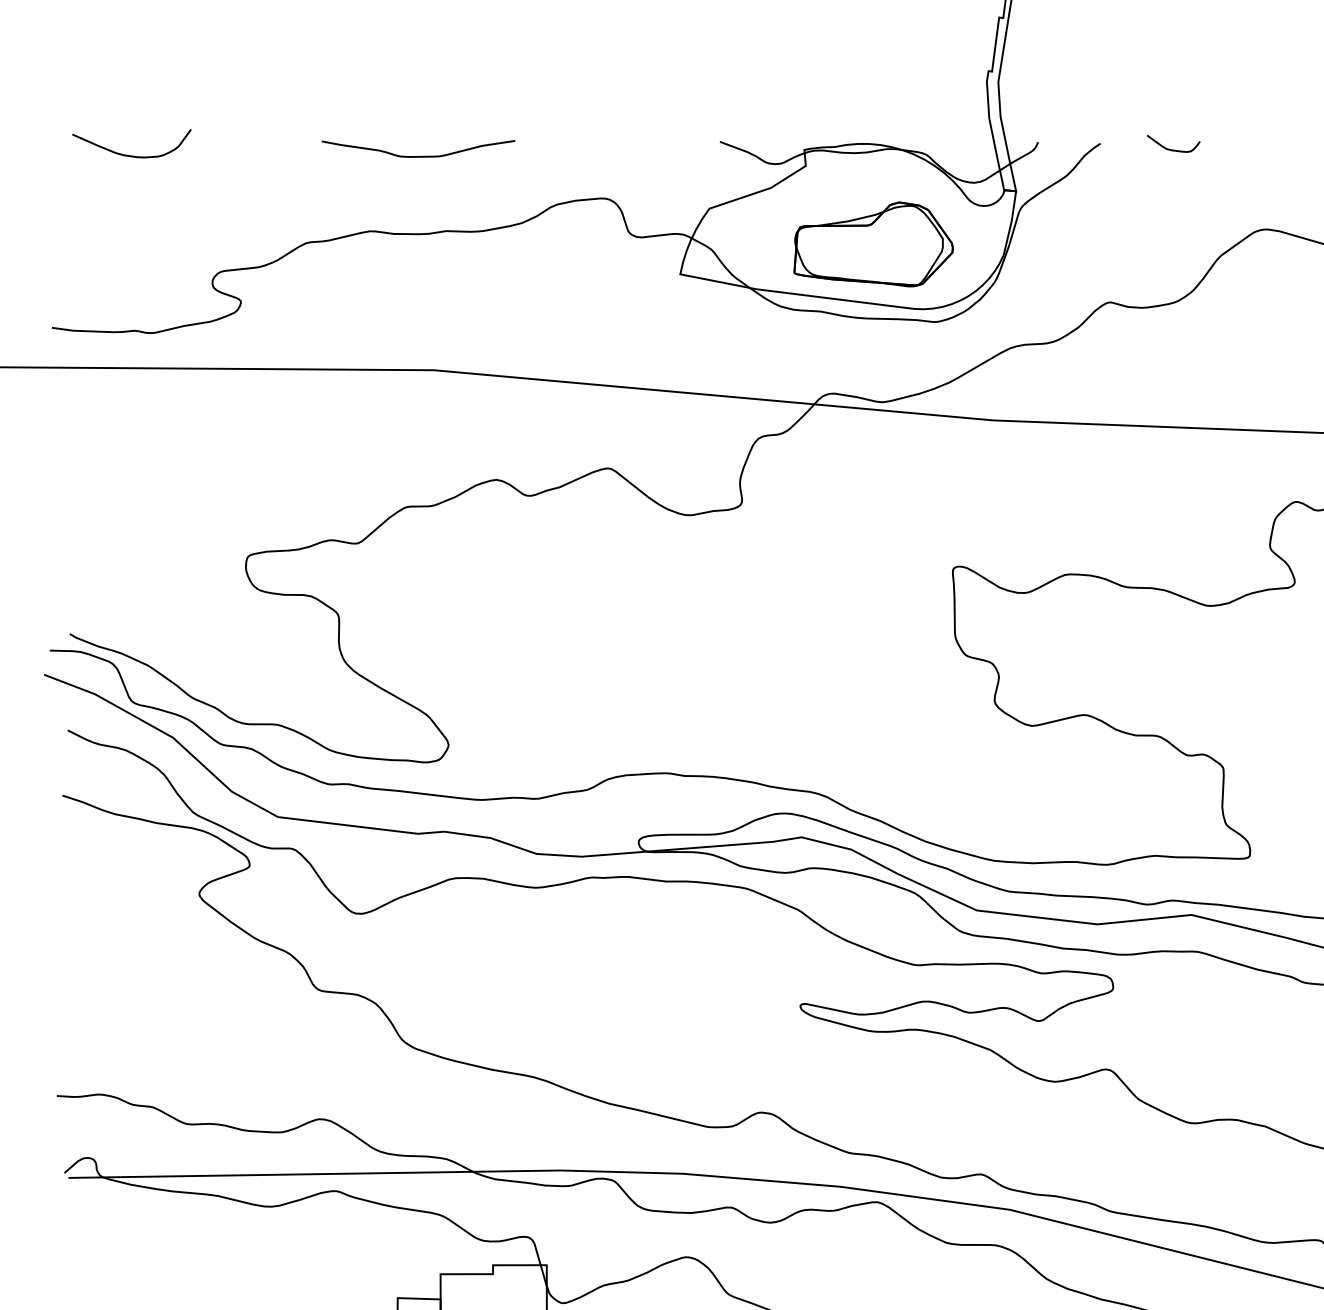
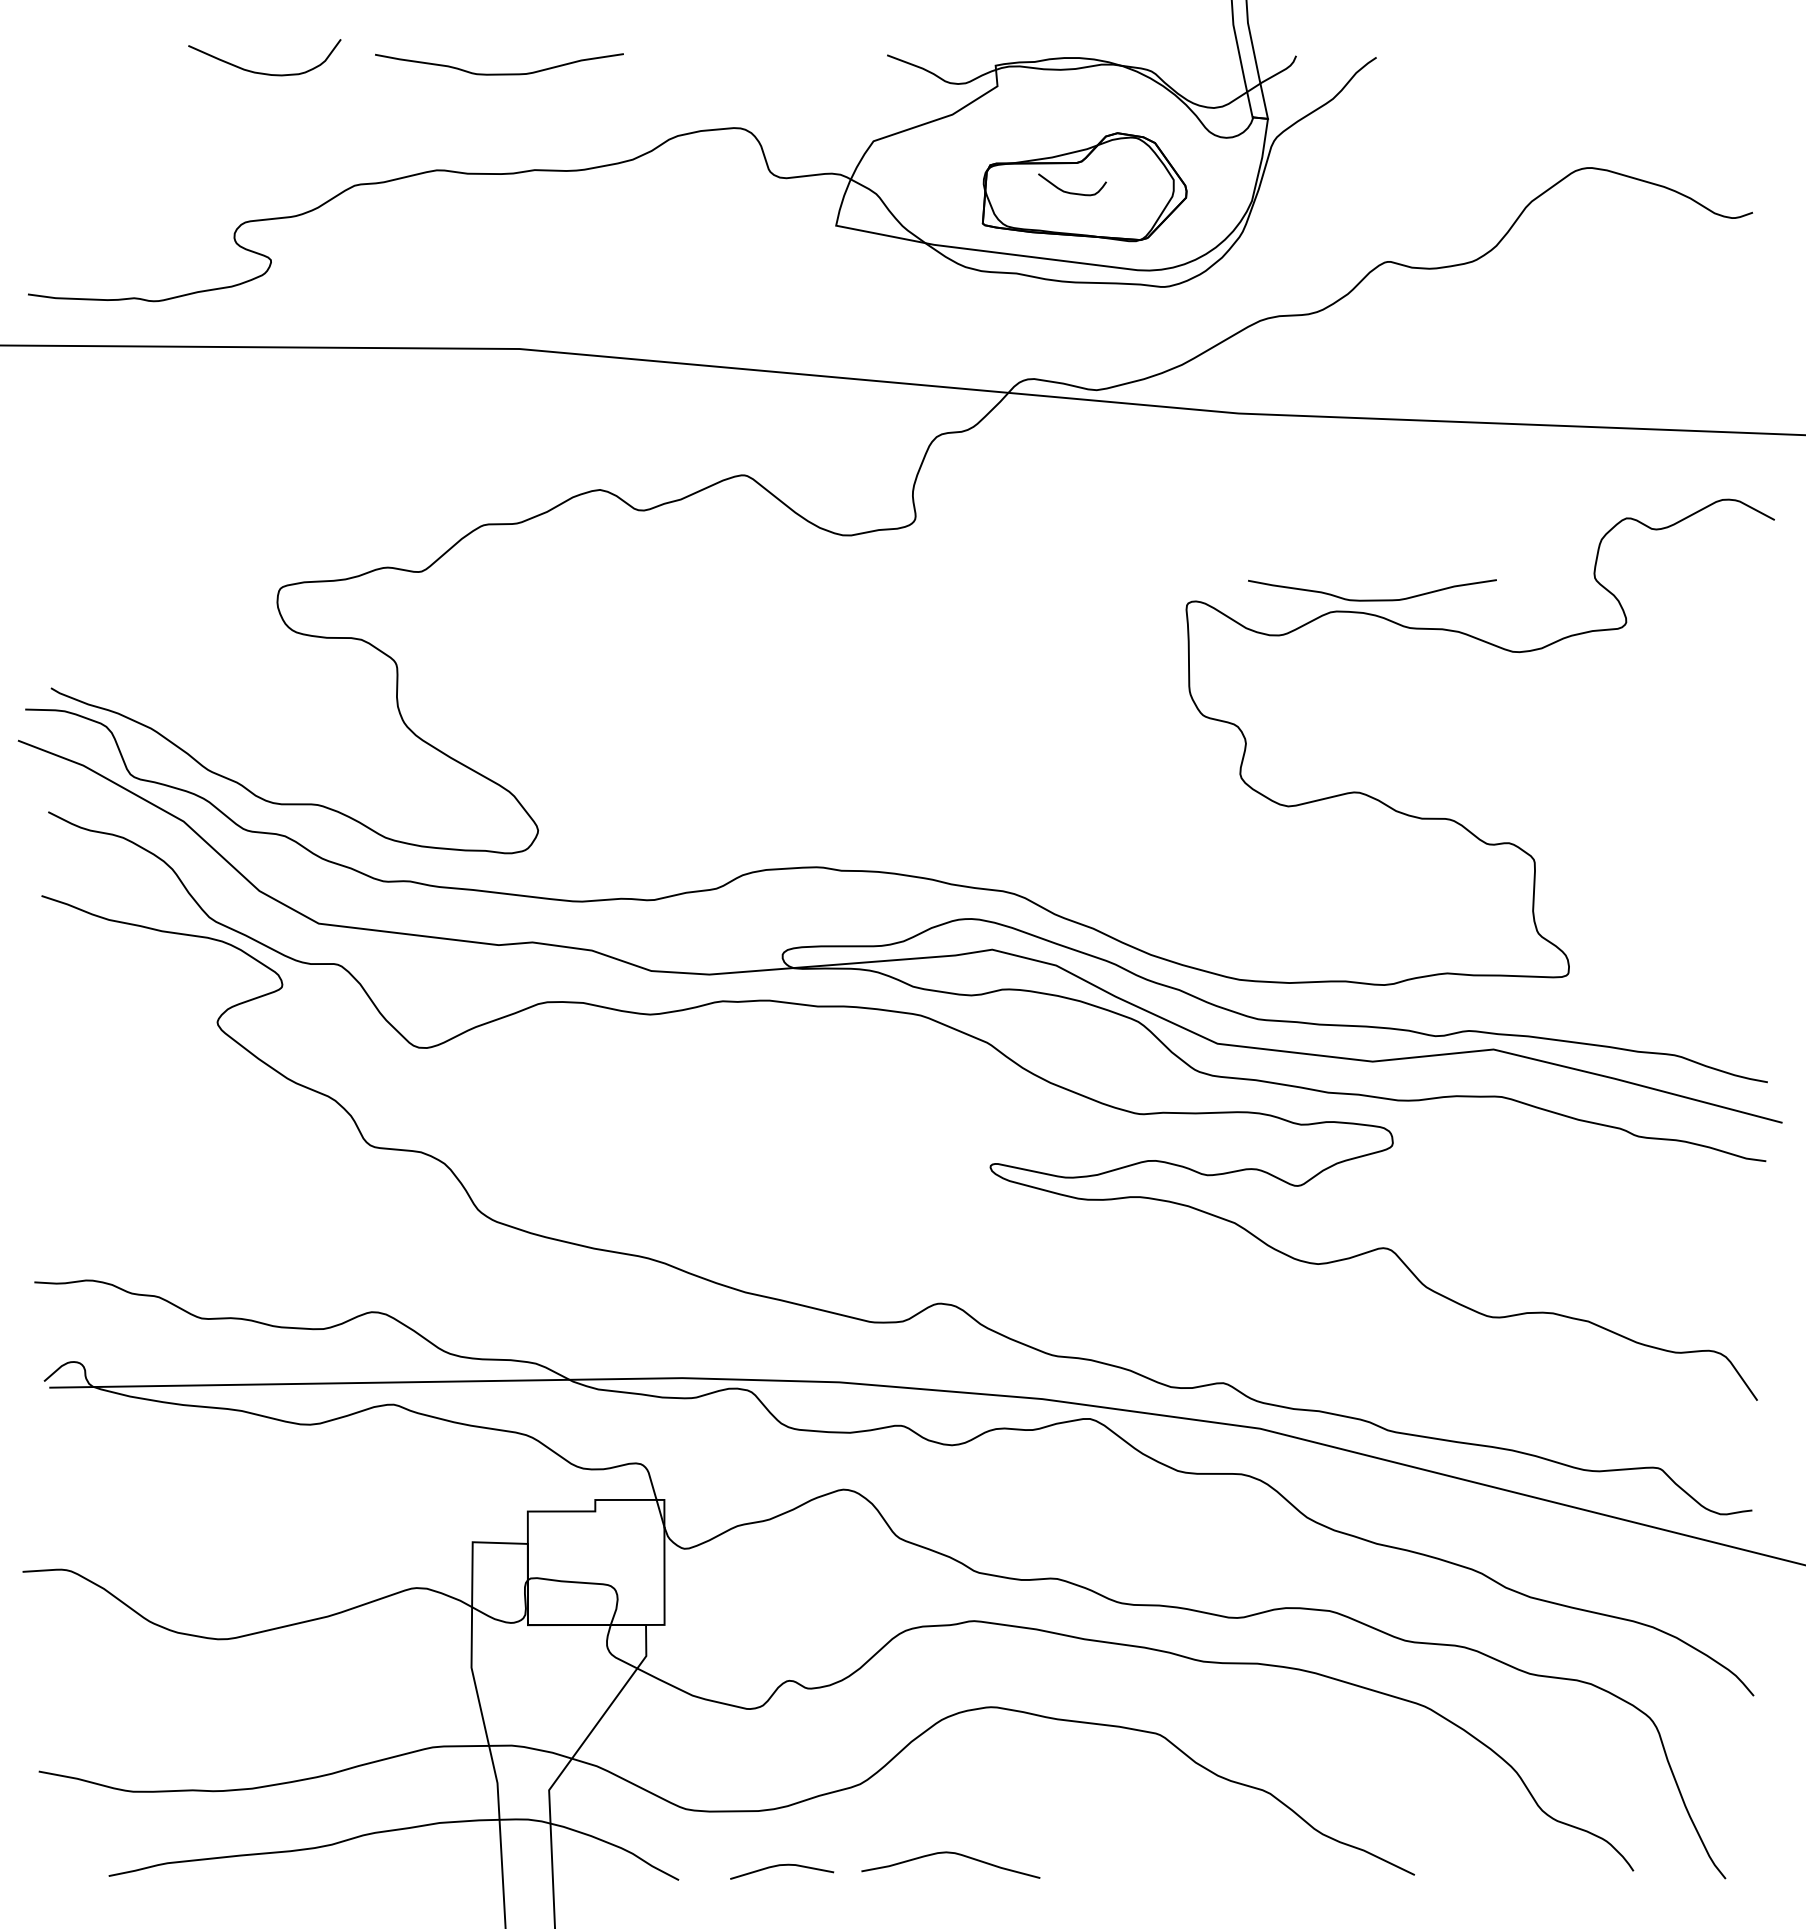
curve: (1173, 149) -> (1072, 192), moved
curve: (130, 155) -> (262, 72), moved
curve: (1097, 565) -> (1372, 599), added

